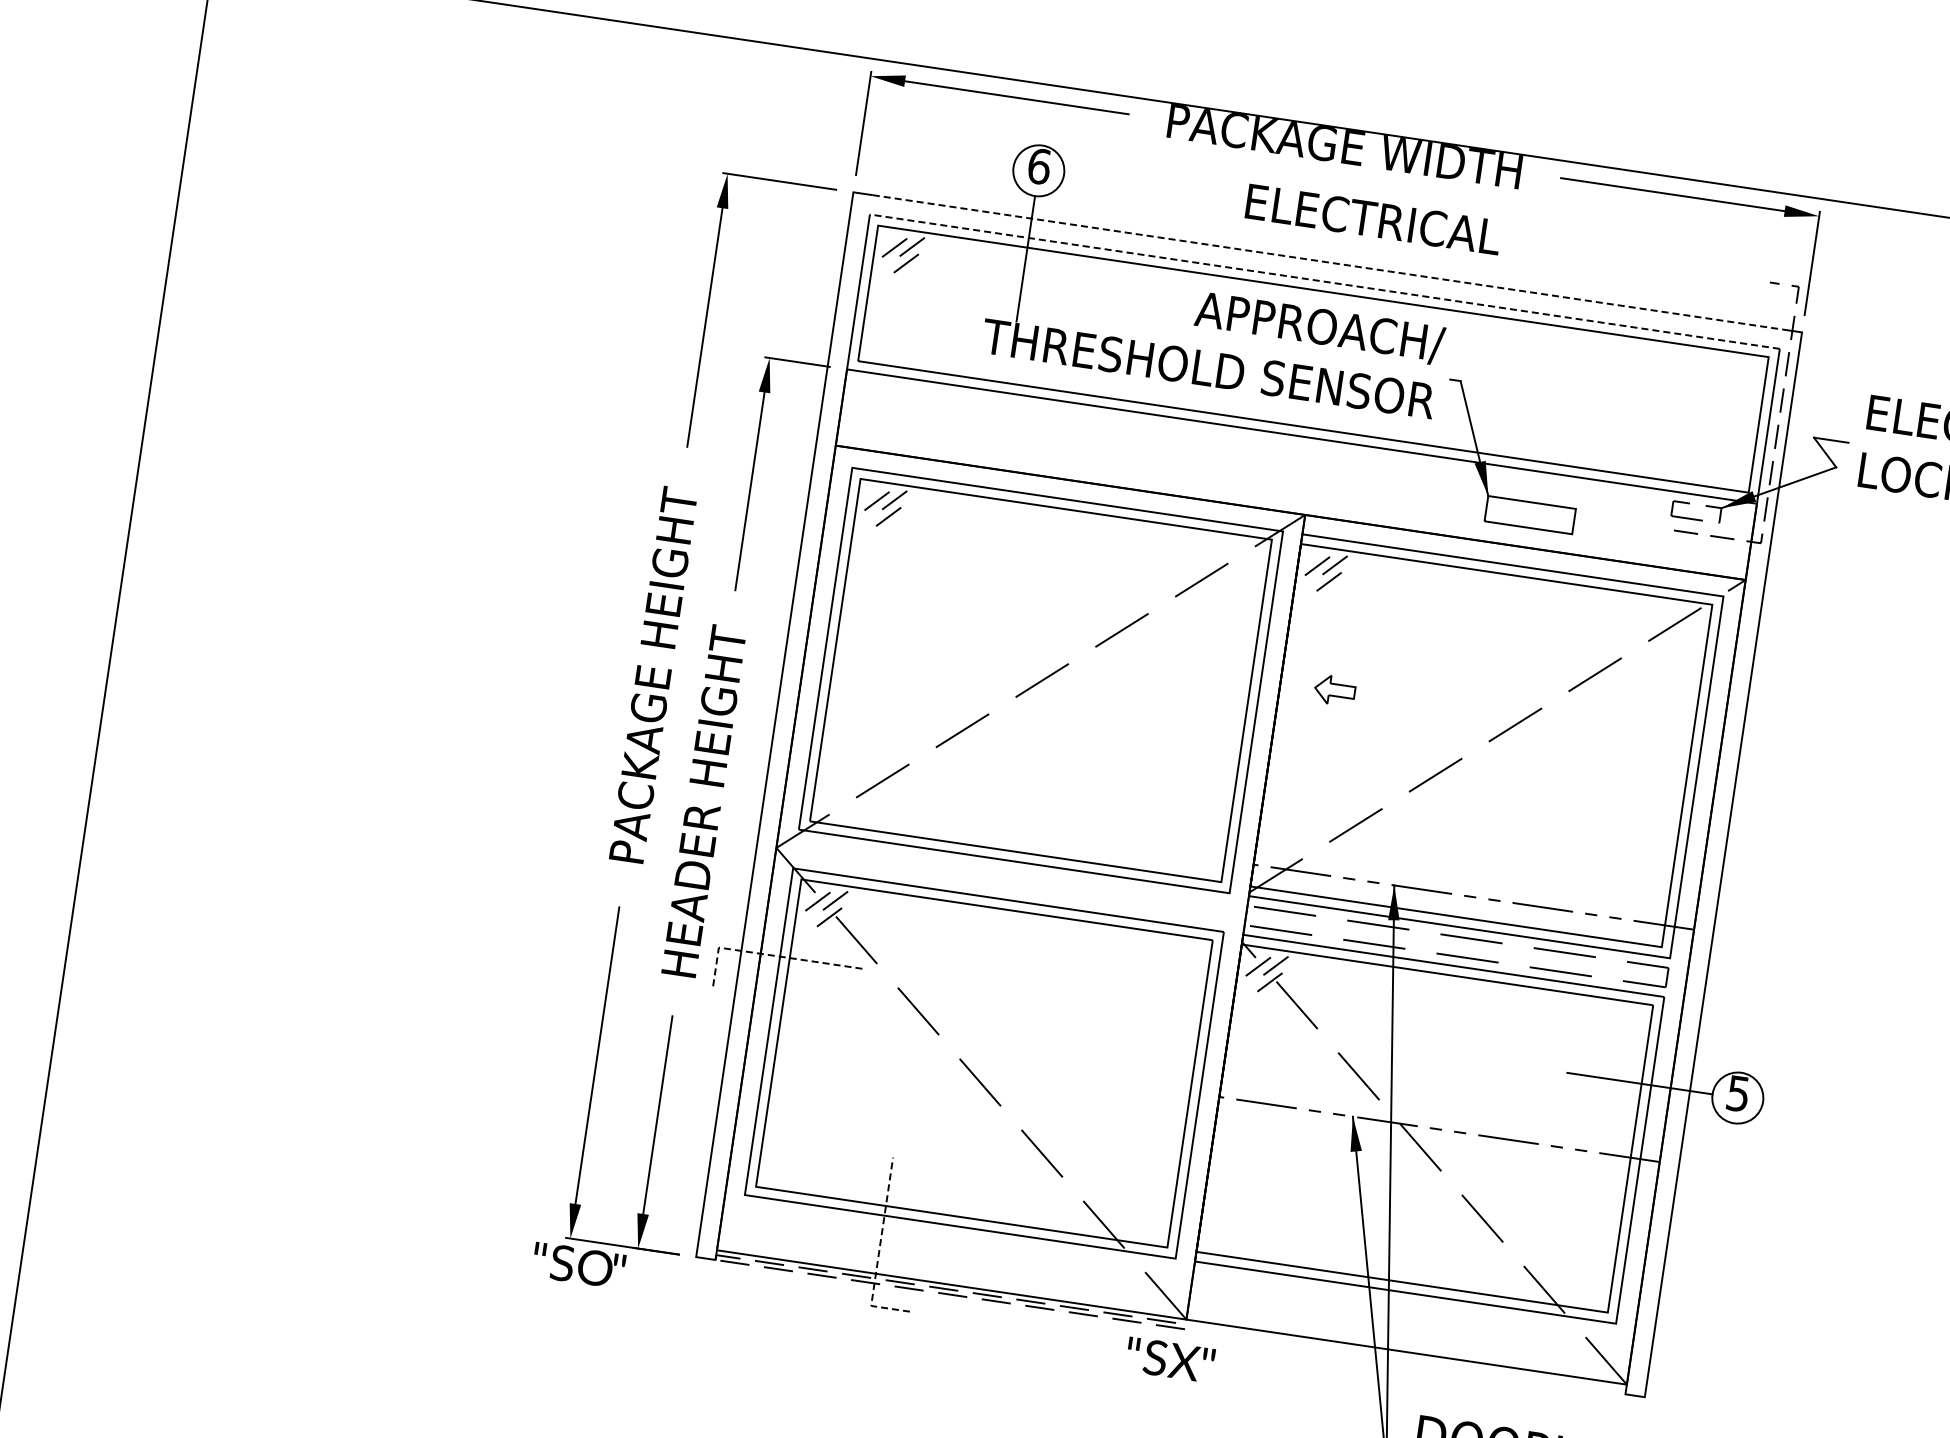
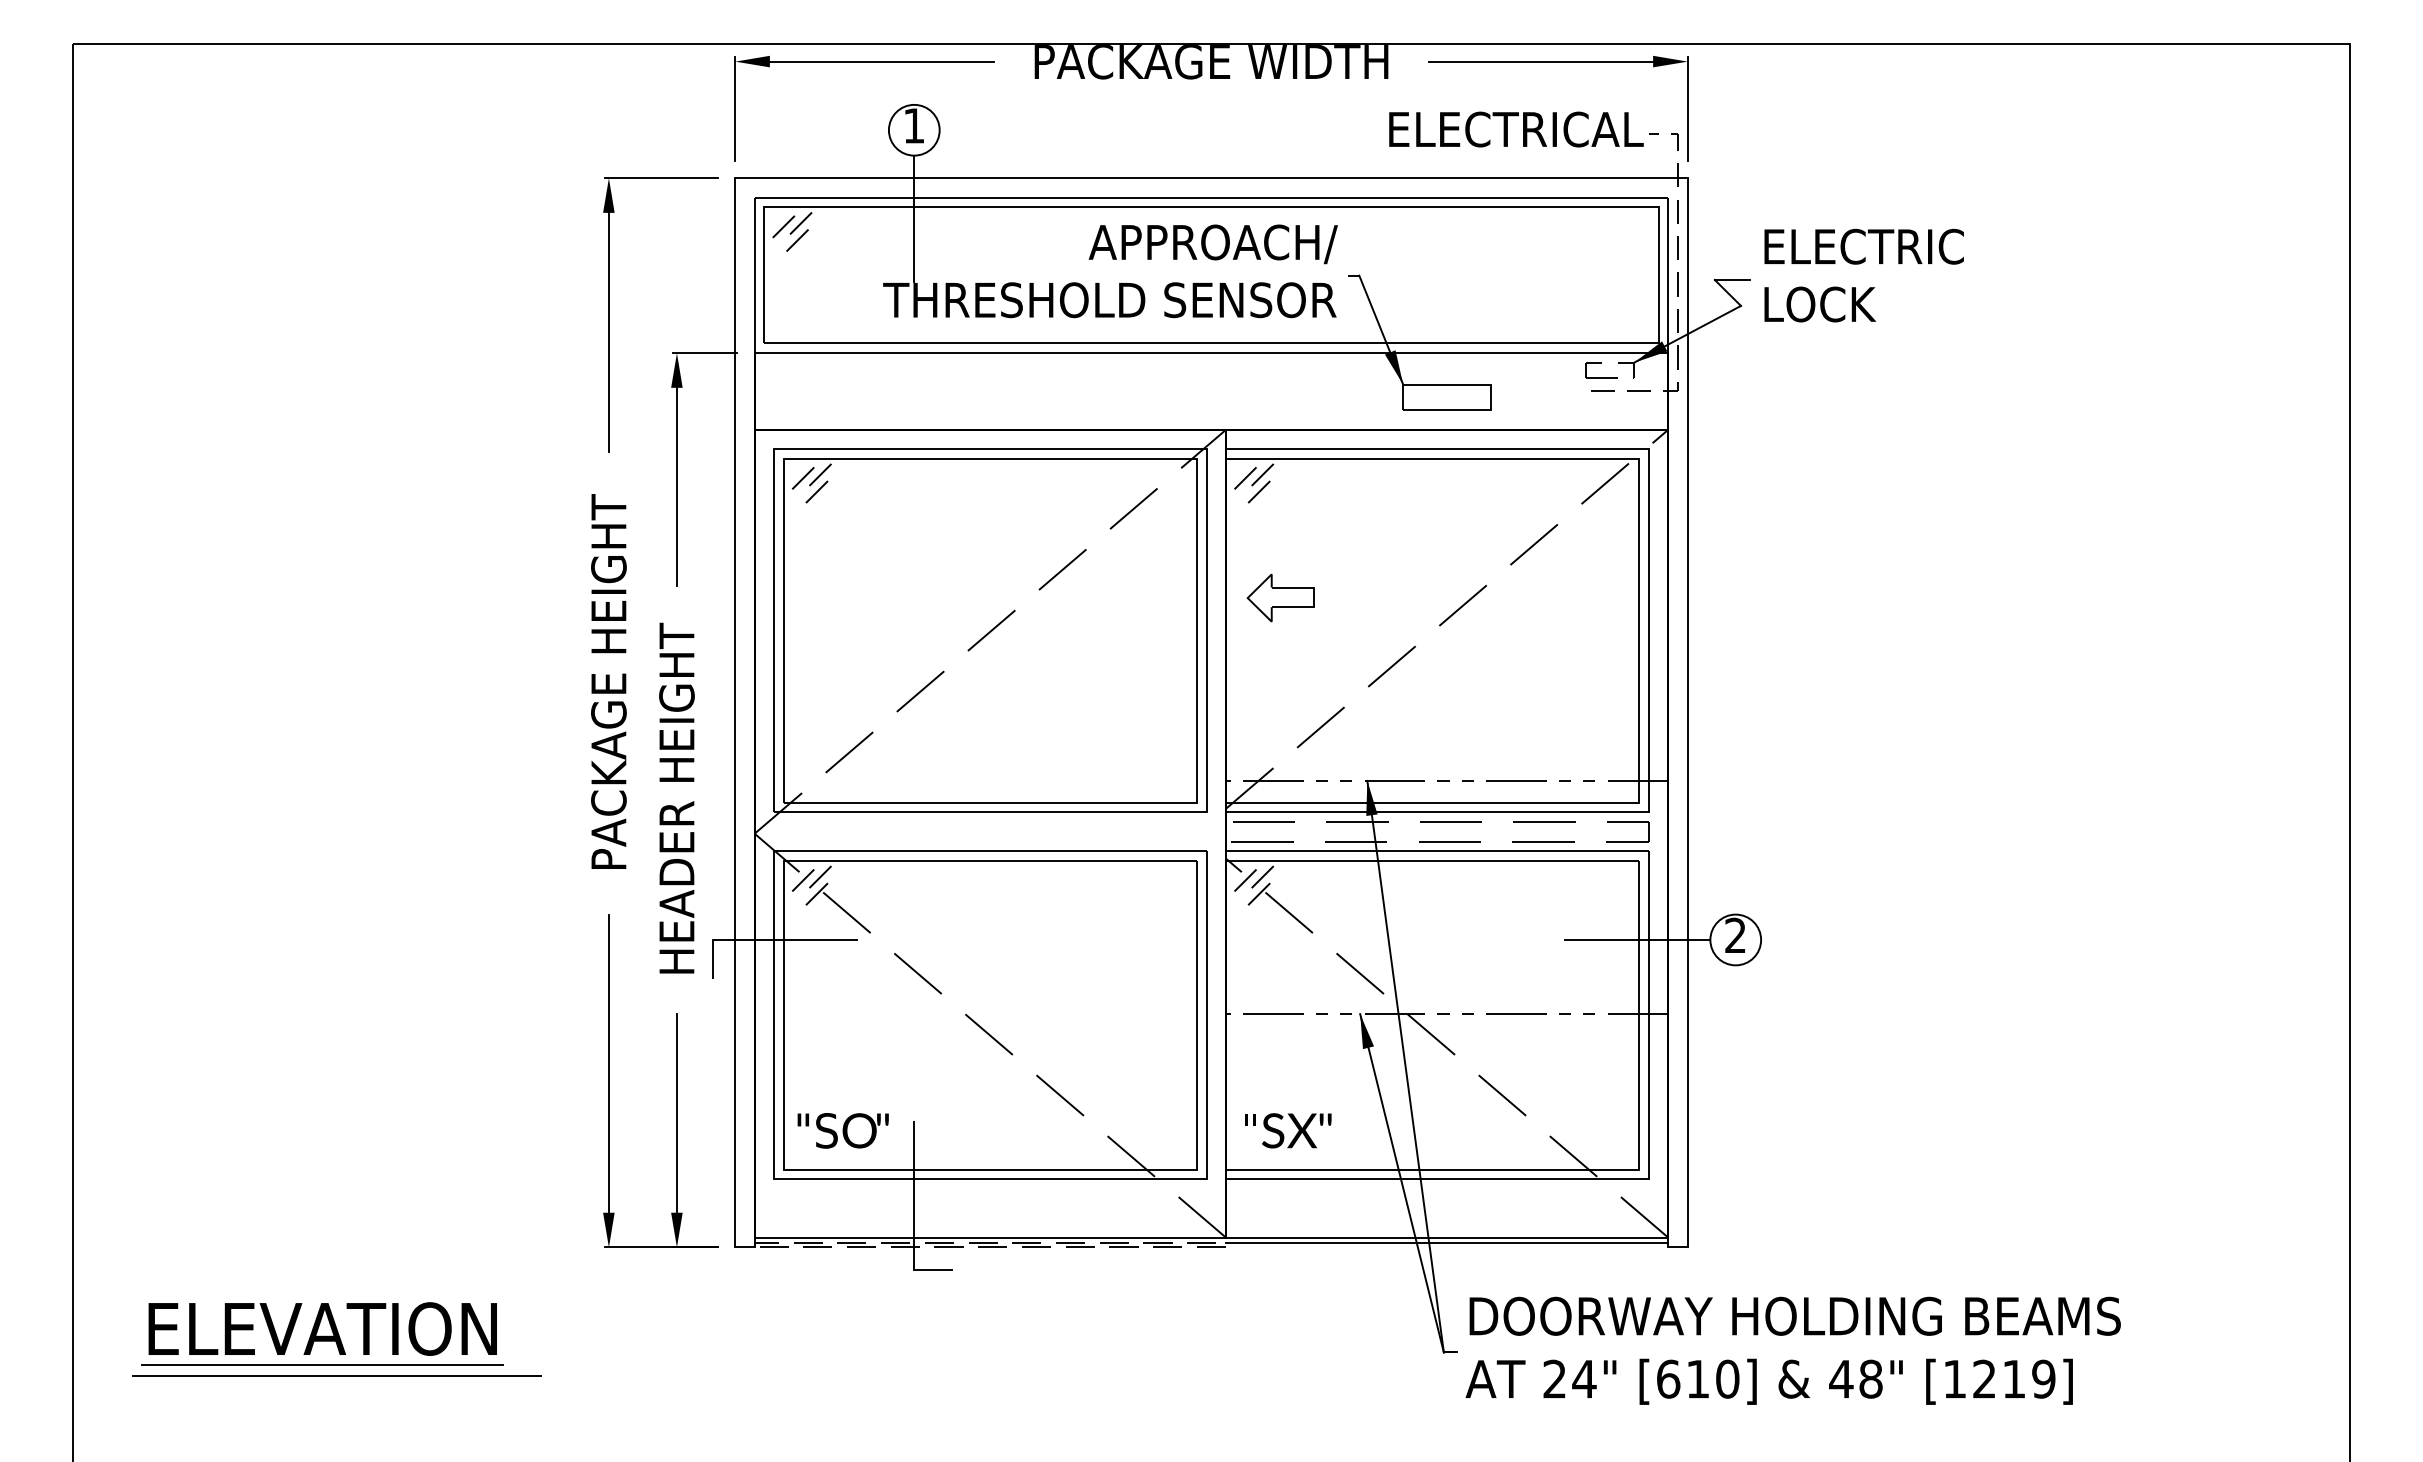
text: (1039, 166) -> (914, 125), 6 -> 1
text: (1373, 219) -> (1516, 129), moved
line: (1327, 262) -> (1211, 178), dashed -> solid
line: (1324, 281) -> (1211, 197), dashed -> solid
part: (1334, 690) -> (1280, 597), size x1.67
line: (771, 954) -> (765, 939), dashed -> solid
text: (1738, 1093) -> (1735, 935), 5 -> 2
line: (879, 1251) -> (914, 1215), dashed -> solid
text: (578, 1265) -> (842, 1130), moved
part: (272, 1282) -> (322, 1333), added
line: (280, 1326) -> (336, 1375), added
line: (1406, 1356) -> (1447, 1242), added
text: (1170, 1359) -> (1288, 1130), moved

